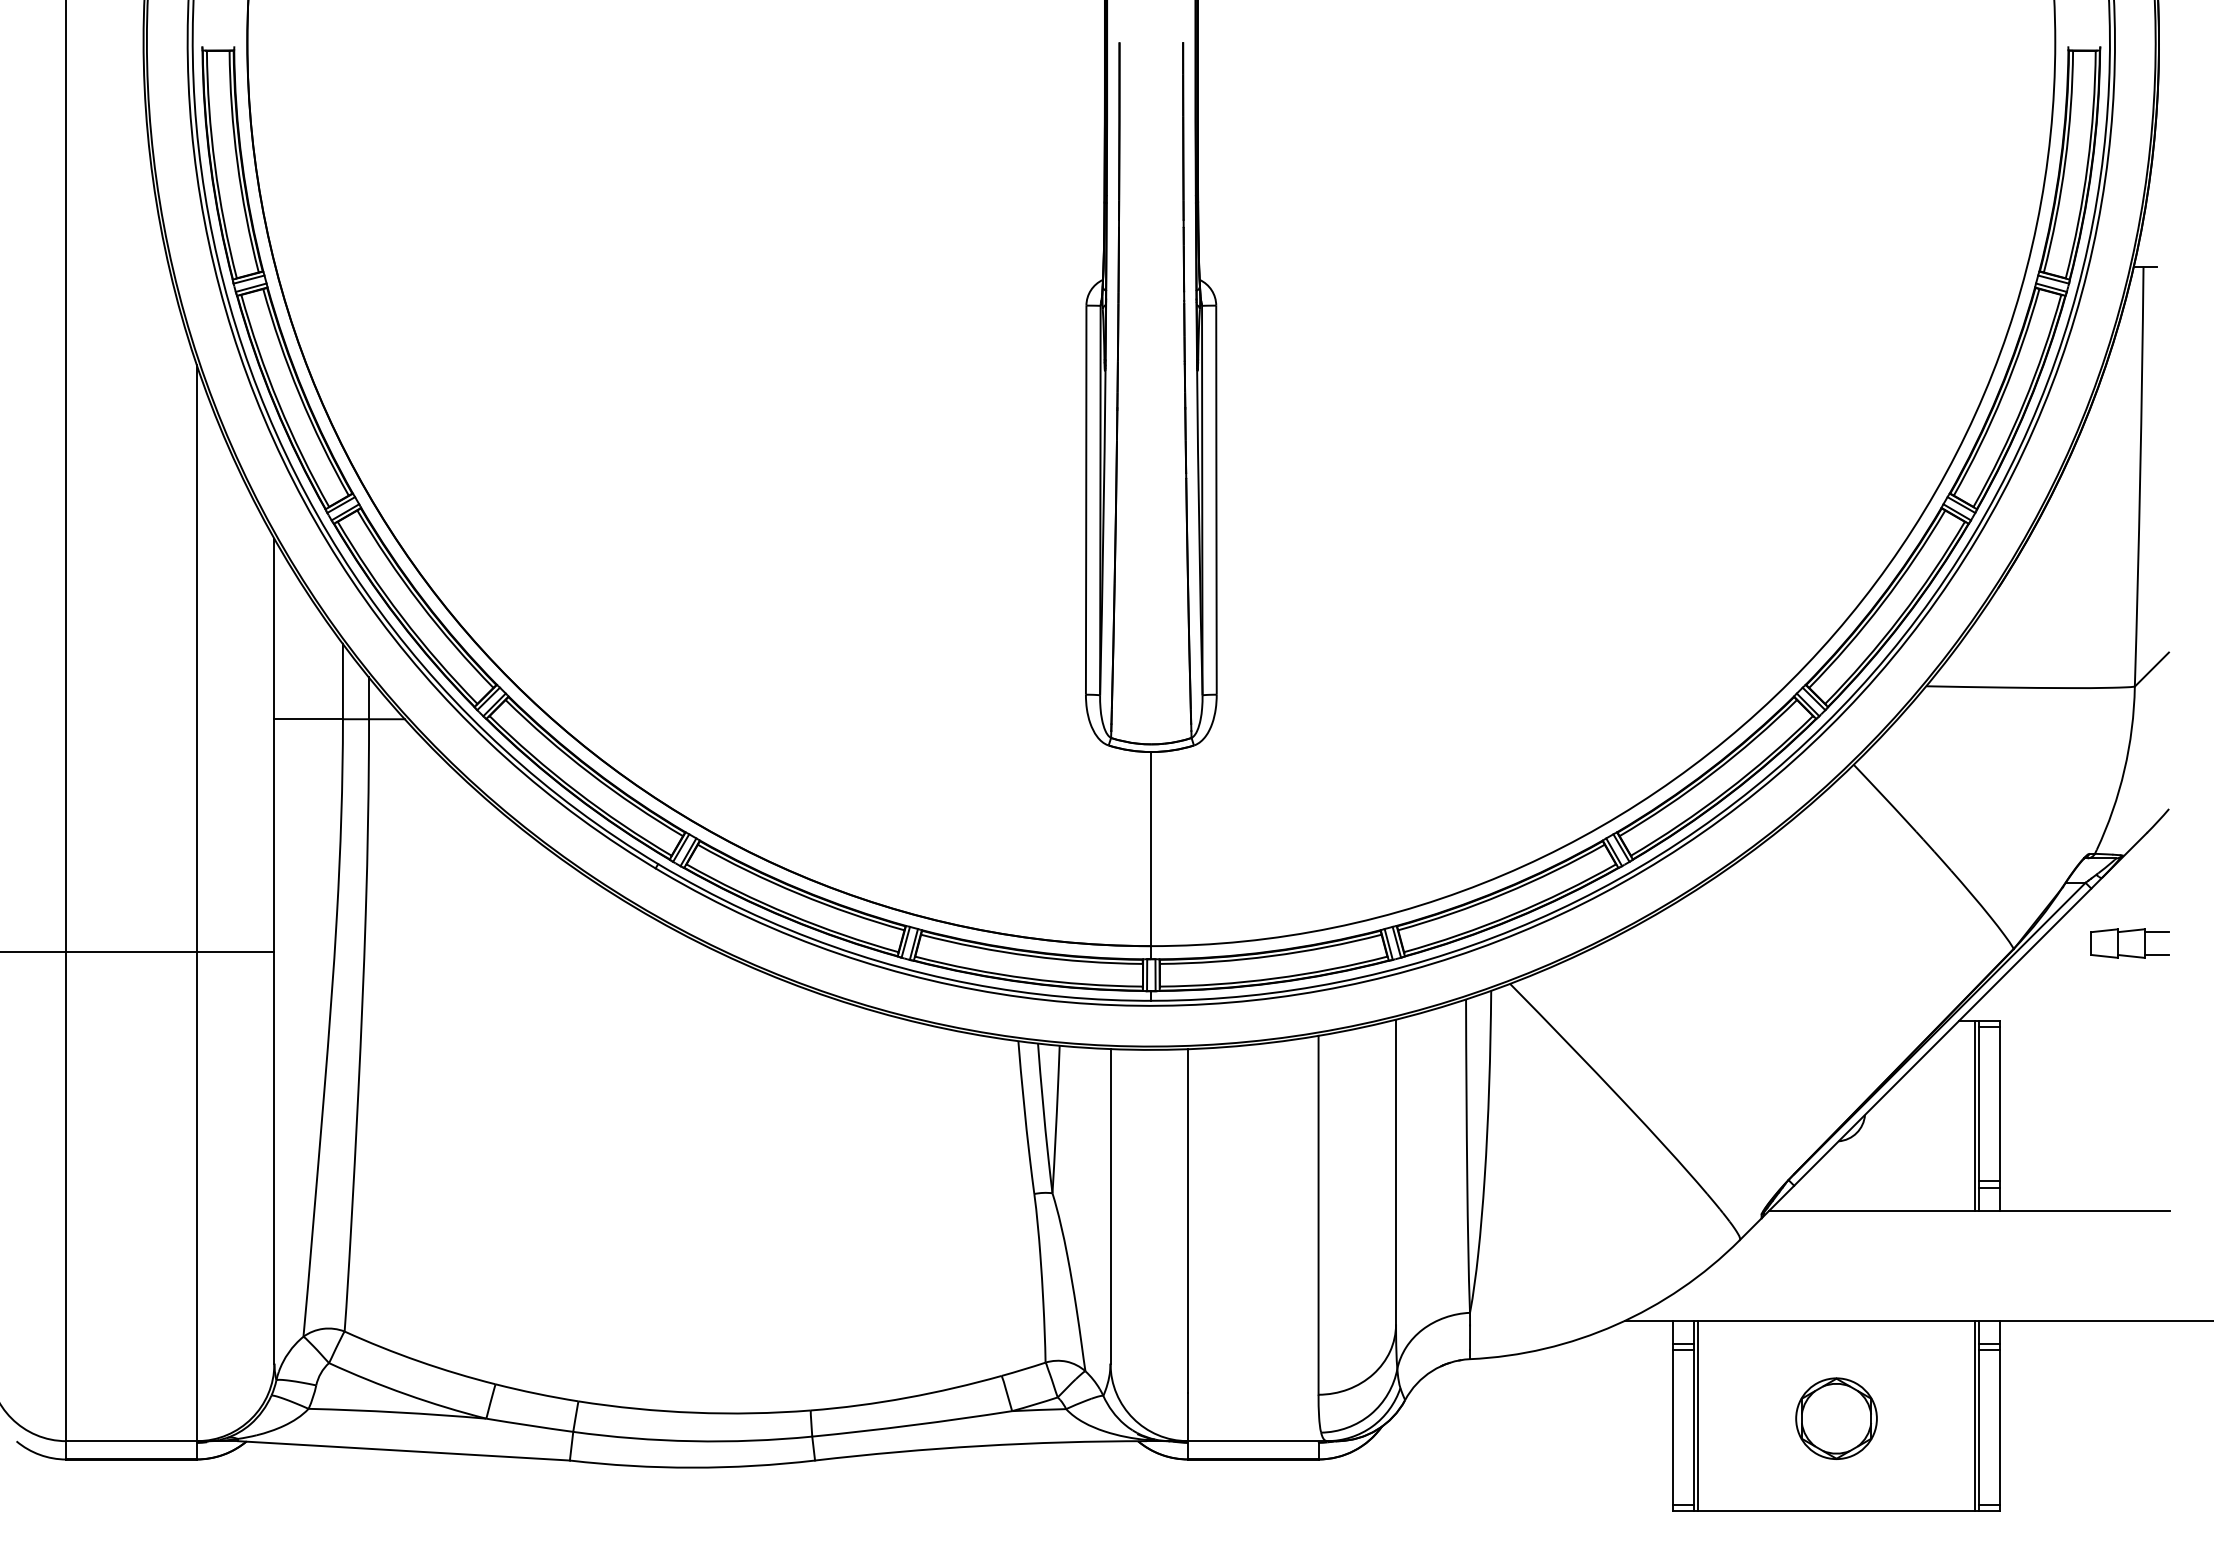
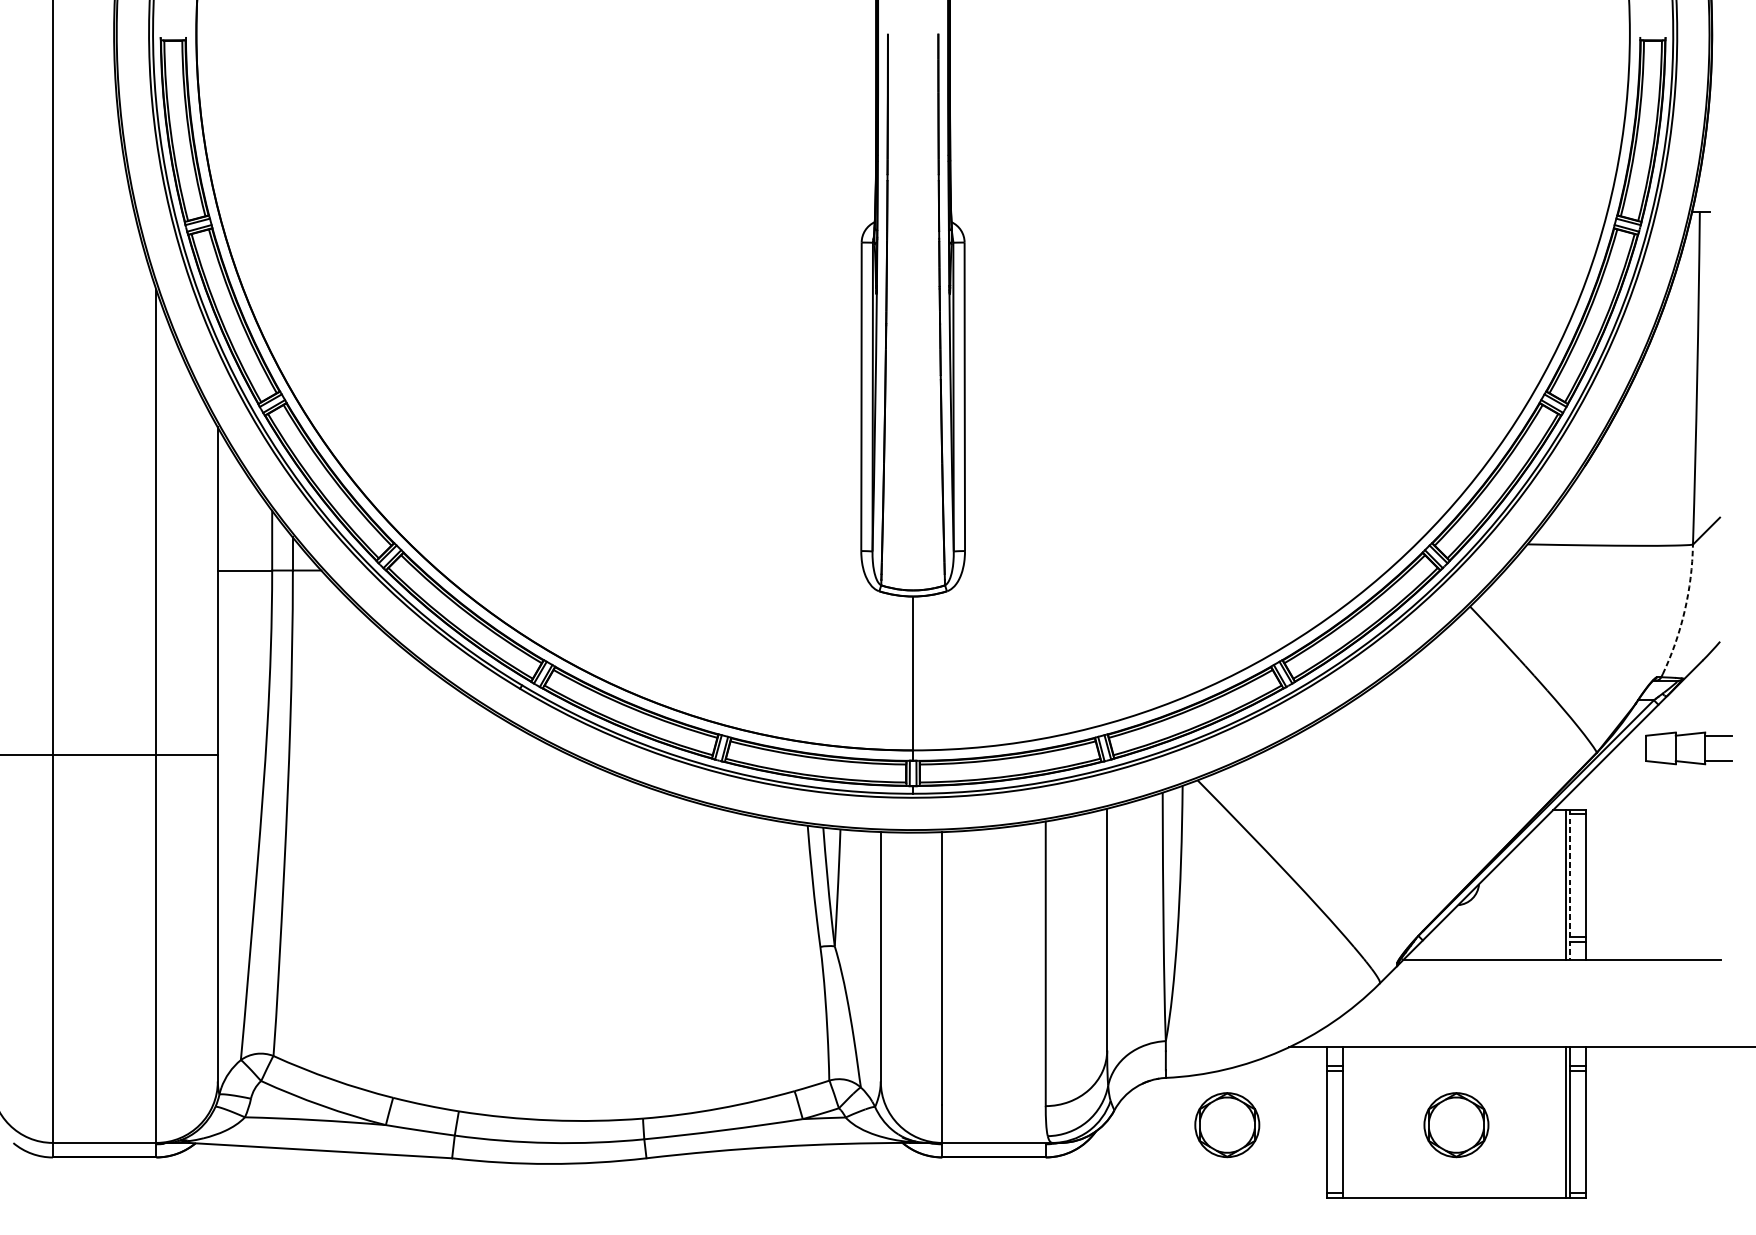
arc: (2124, 770) -> (1684, 611), solid -> dashed
part: (2129, 943) -> (1688, 748), size x1.4
line: (1979, 1116) -> (1569, 885), solid -> dashed
line: (1697, 1415) -> (1346, 1122), removed
part: (1547, 1418) -> (1227, 1124), added

